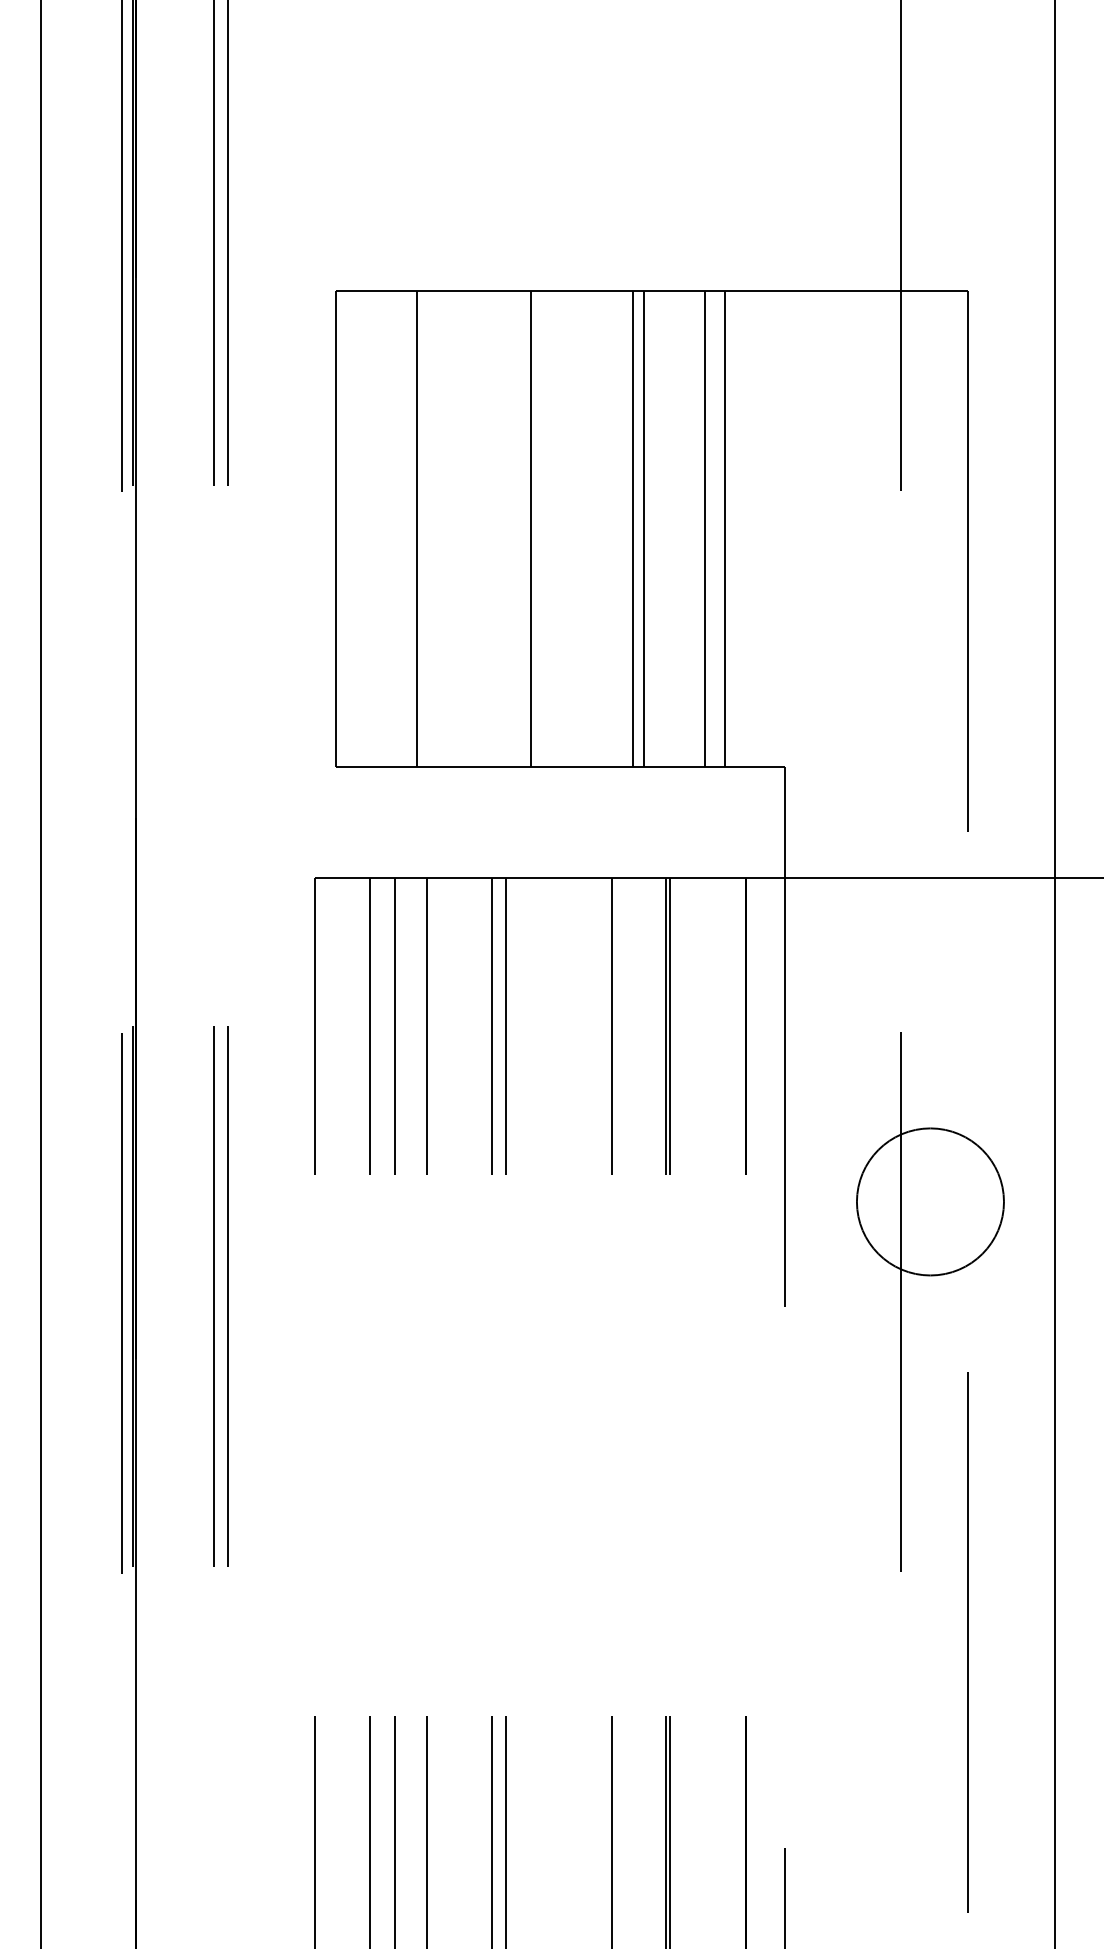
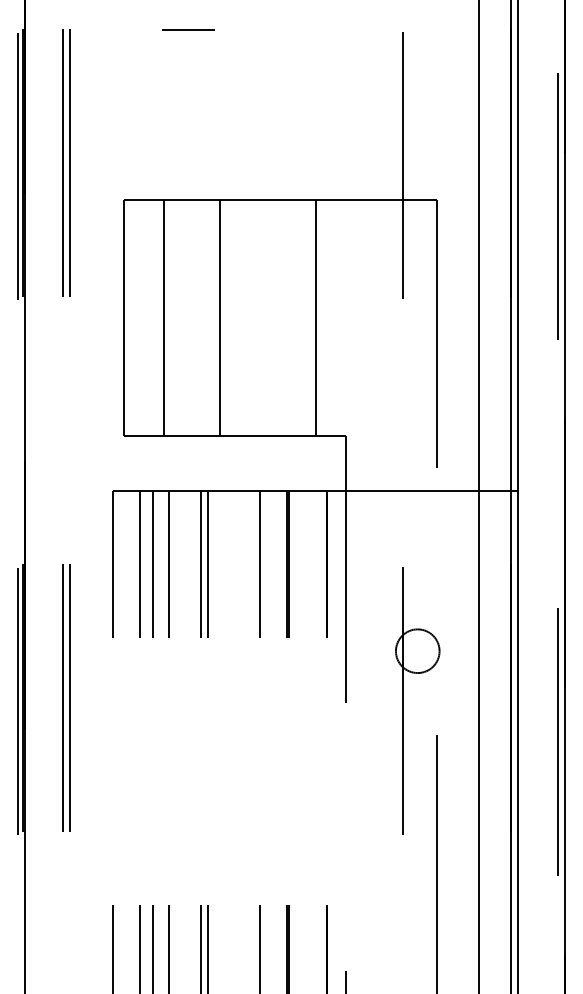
line: (632, 527) -> (270, 317), removed
line: (644, 527) -> (276, 317), removed
line: (705, 527) -> (306, 317), removed
circle: (929, 1200) -> (417, 650), size x0.6

